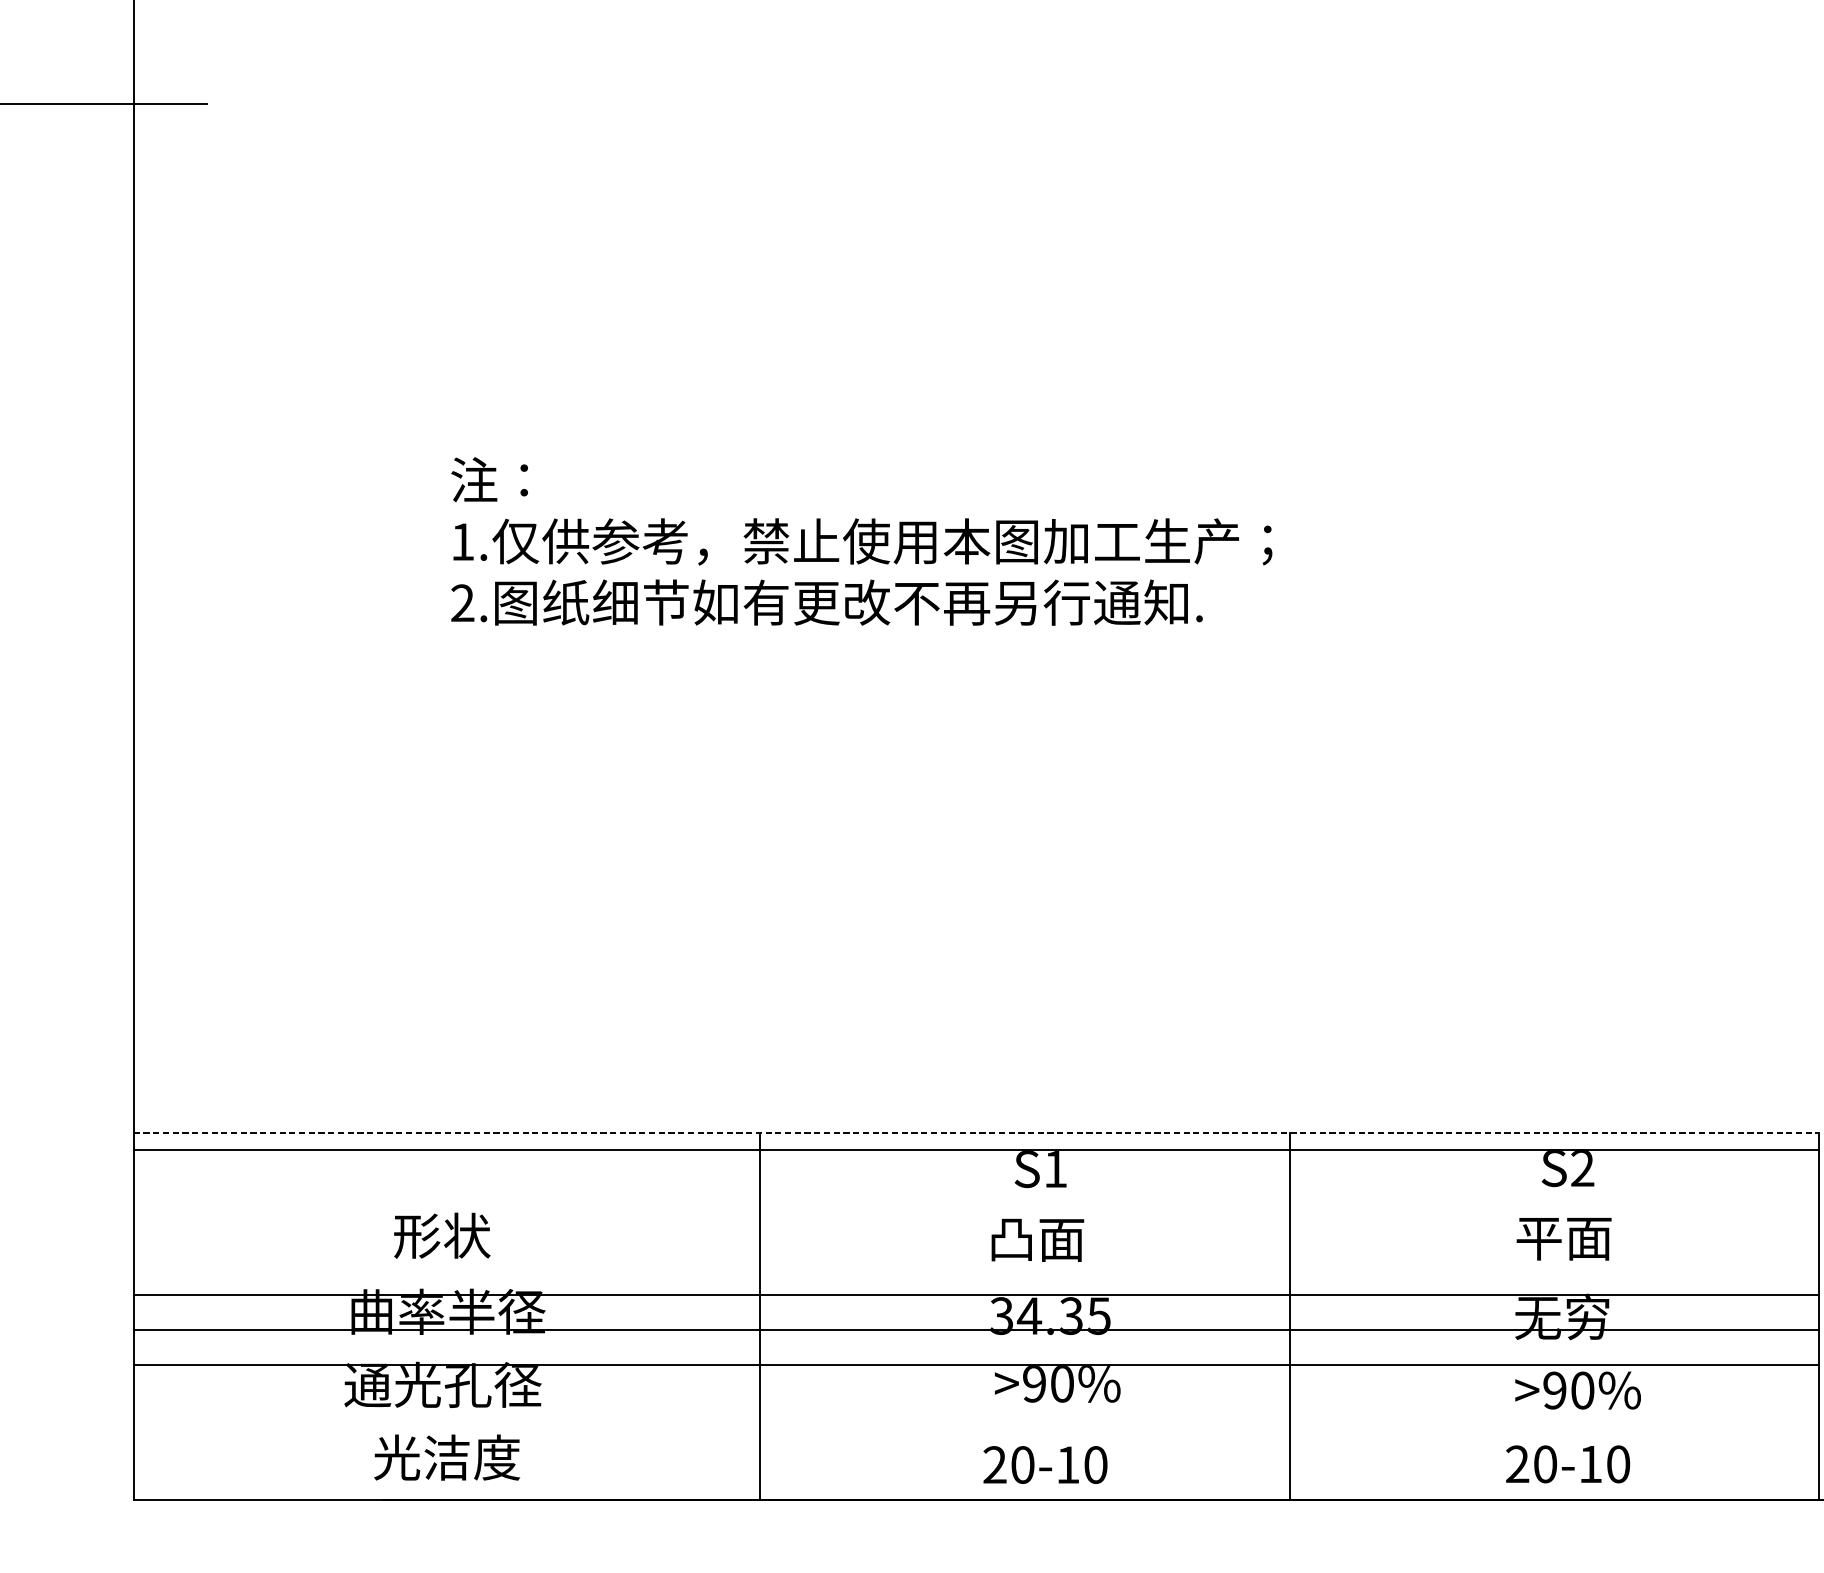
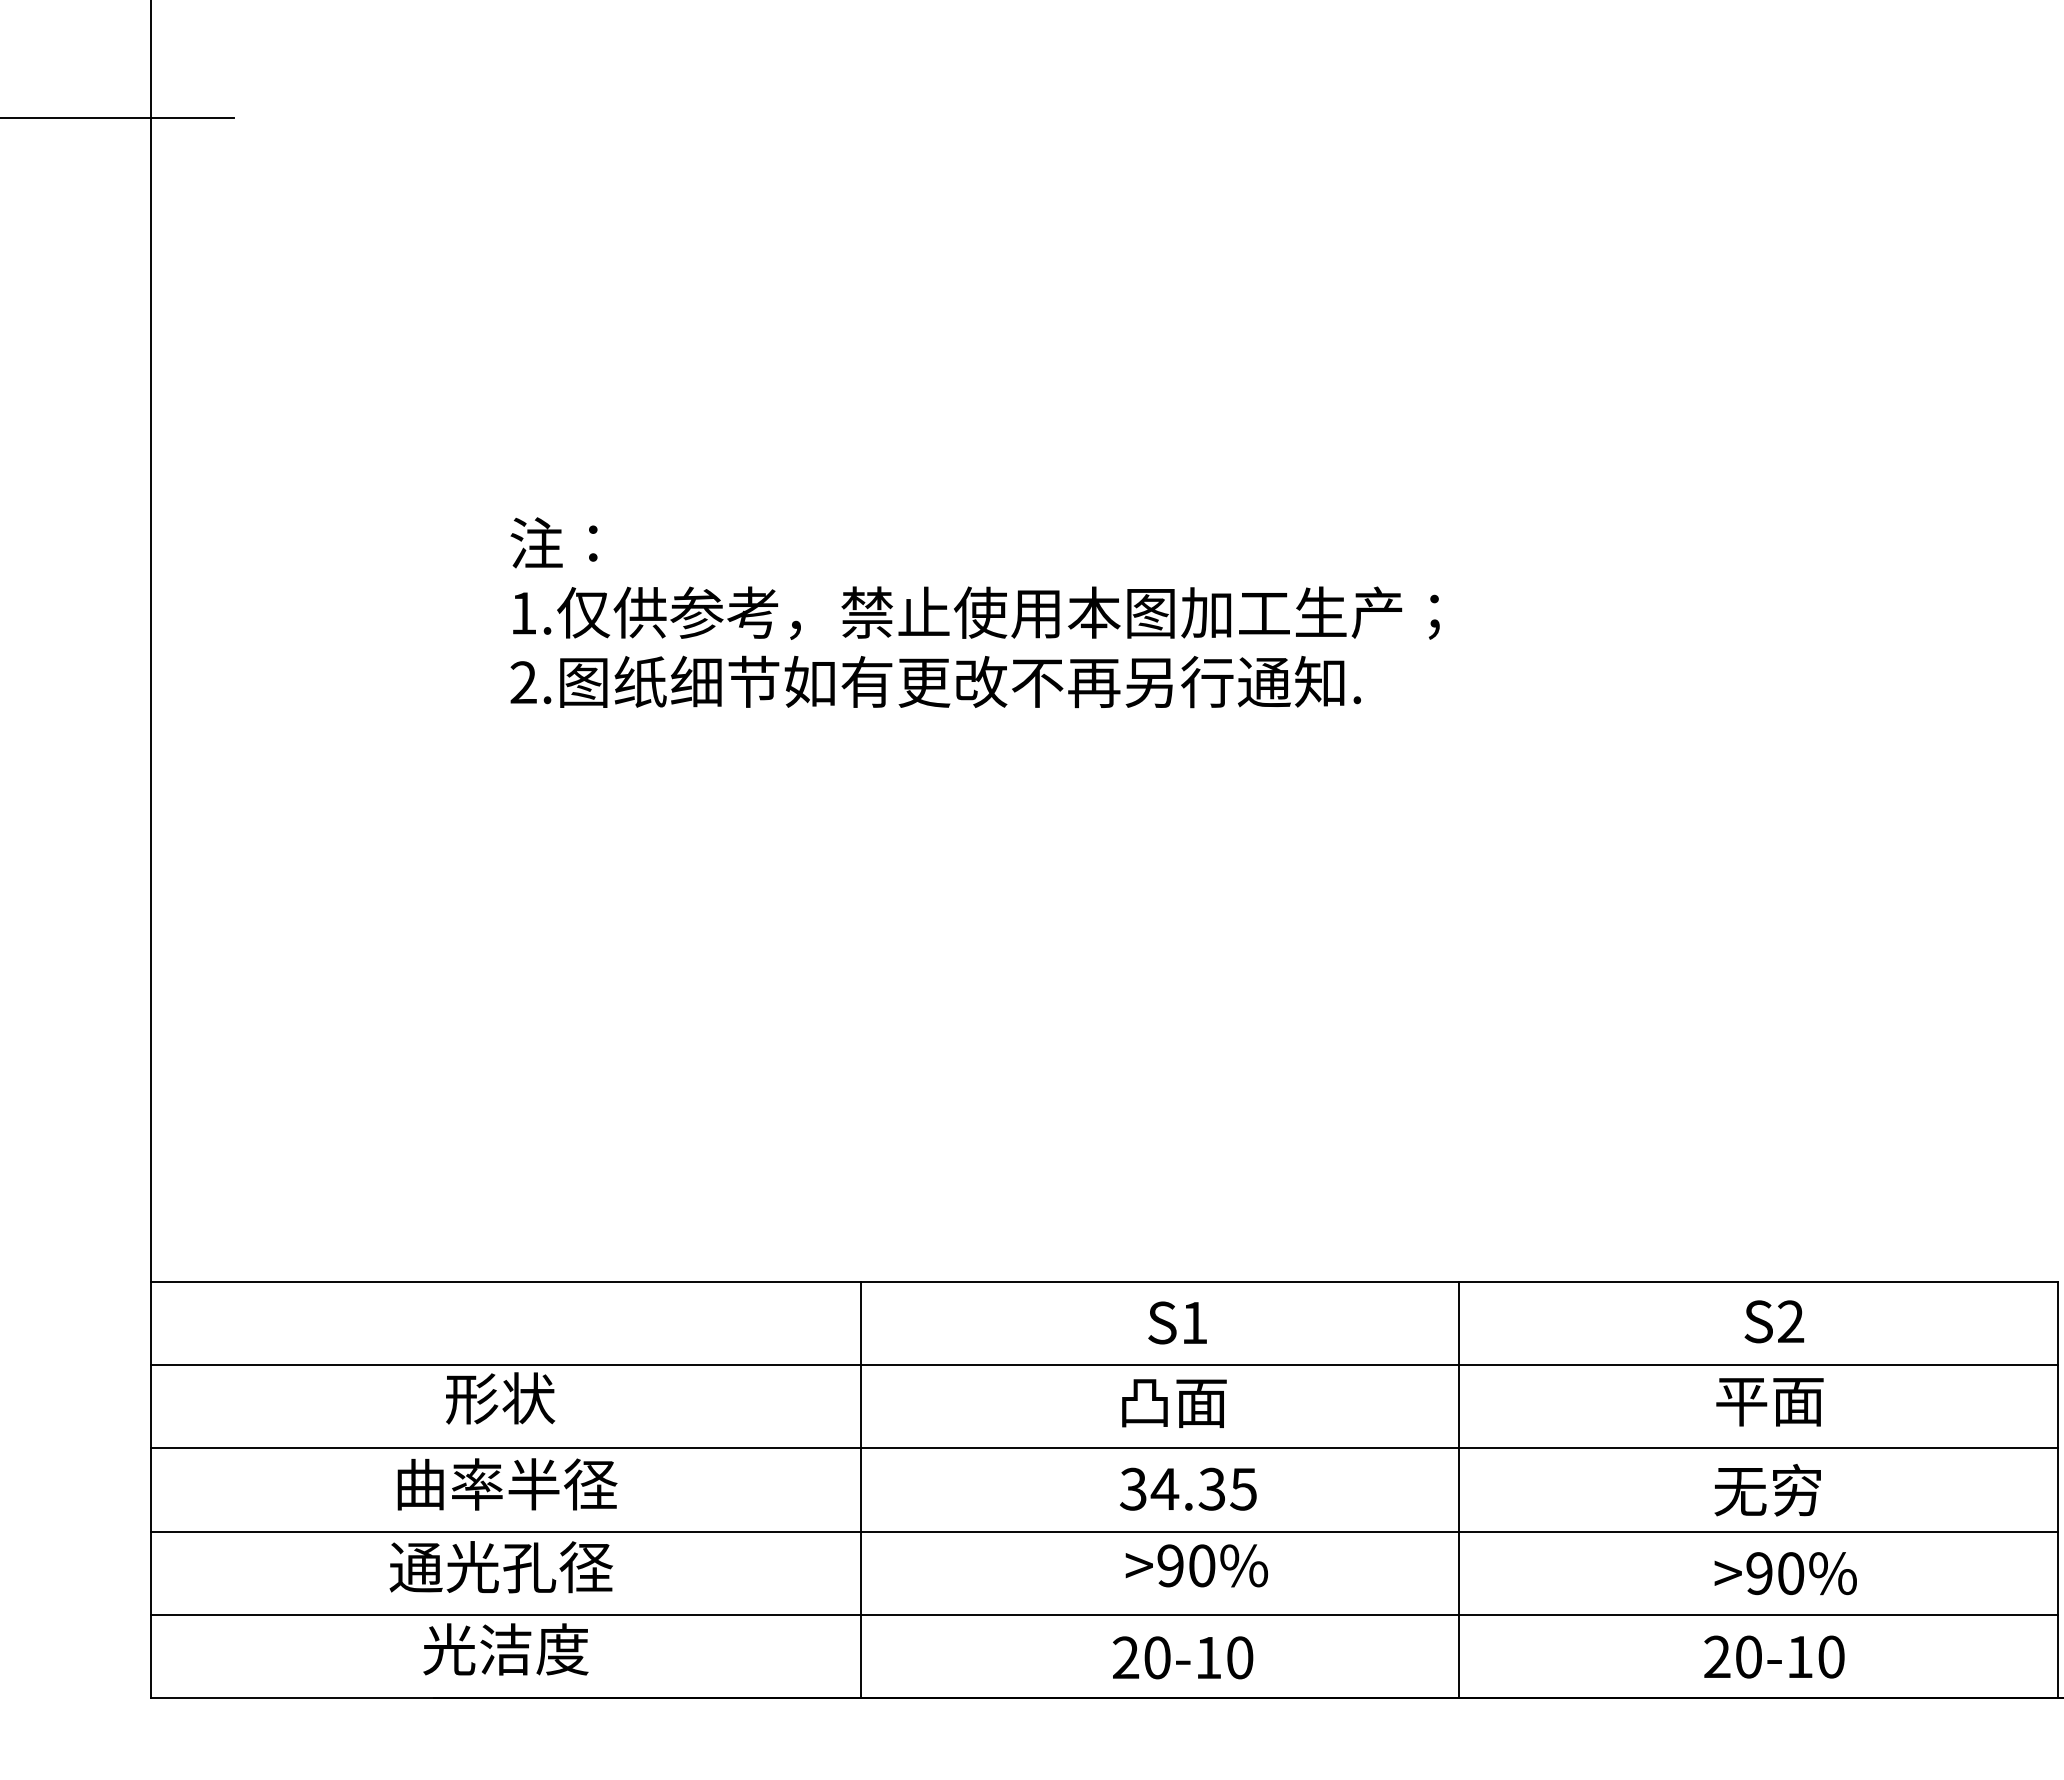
line: (976, 1133) -> (1105, 1282), dashed -> solid
line: (976, 1150) -> (1104, 1365), moved
line: (976, 1295) -> (1104, 1531), moved
line: (976, 1330) -> (1104, 1448), moved
line: (976, 1364) -> (1104, 1614), moved

